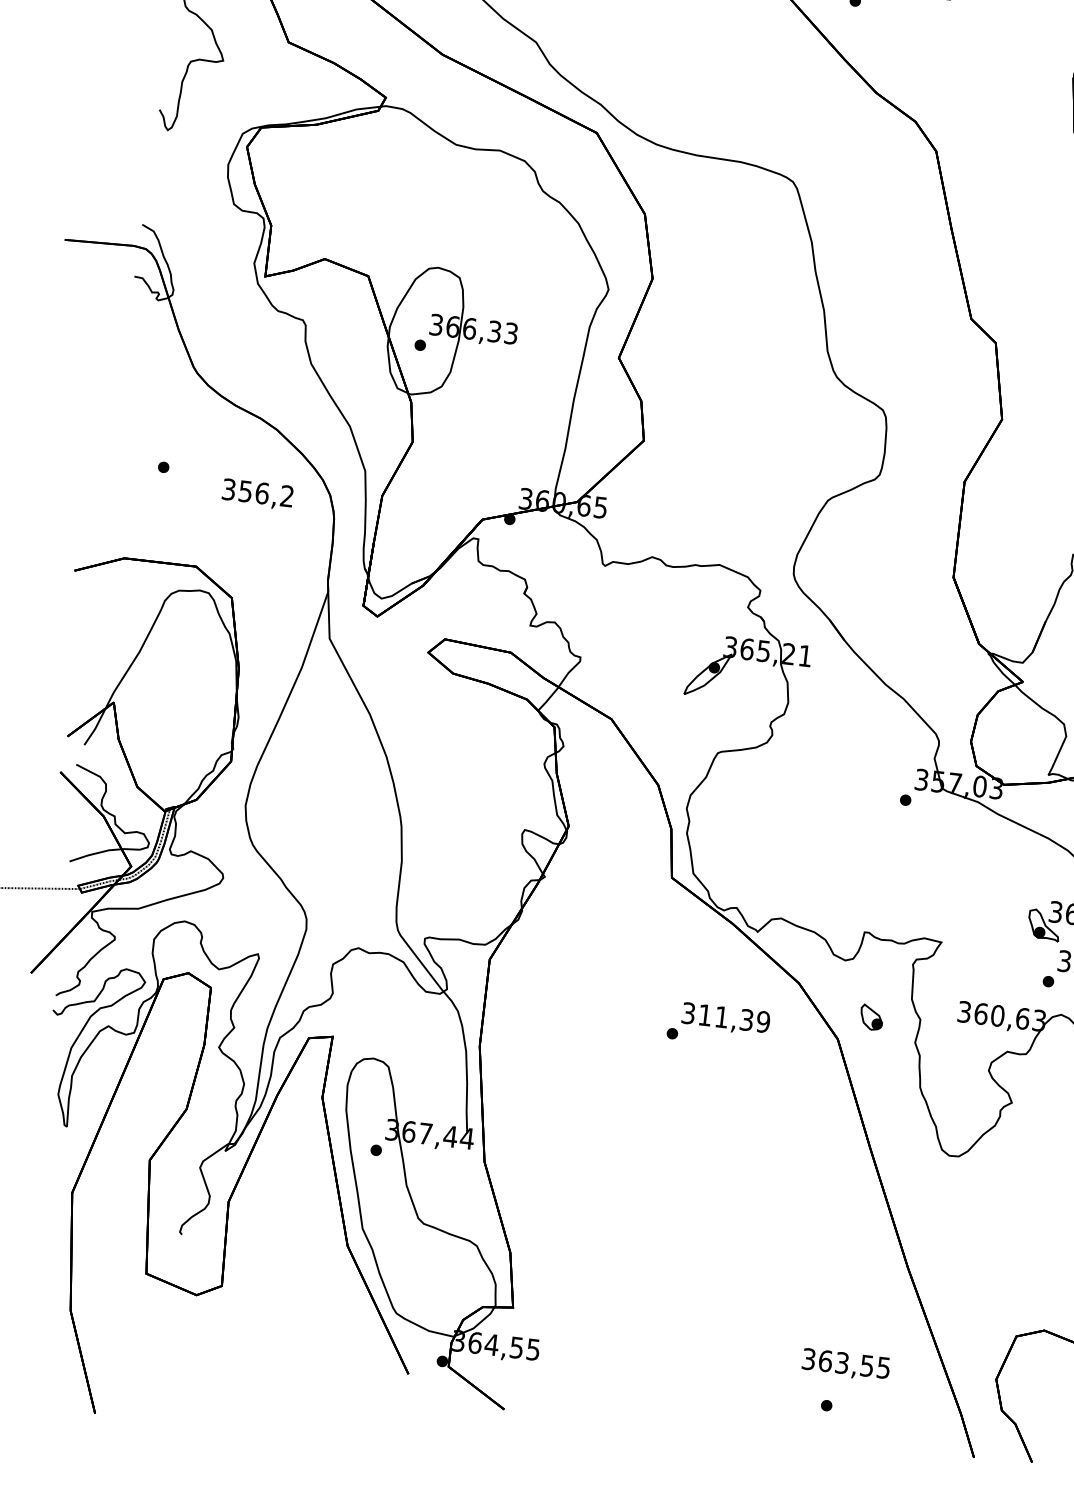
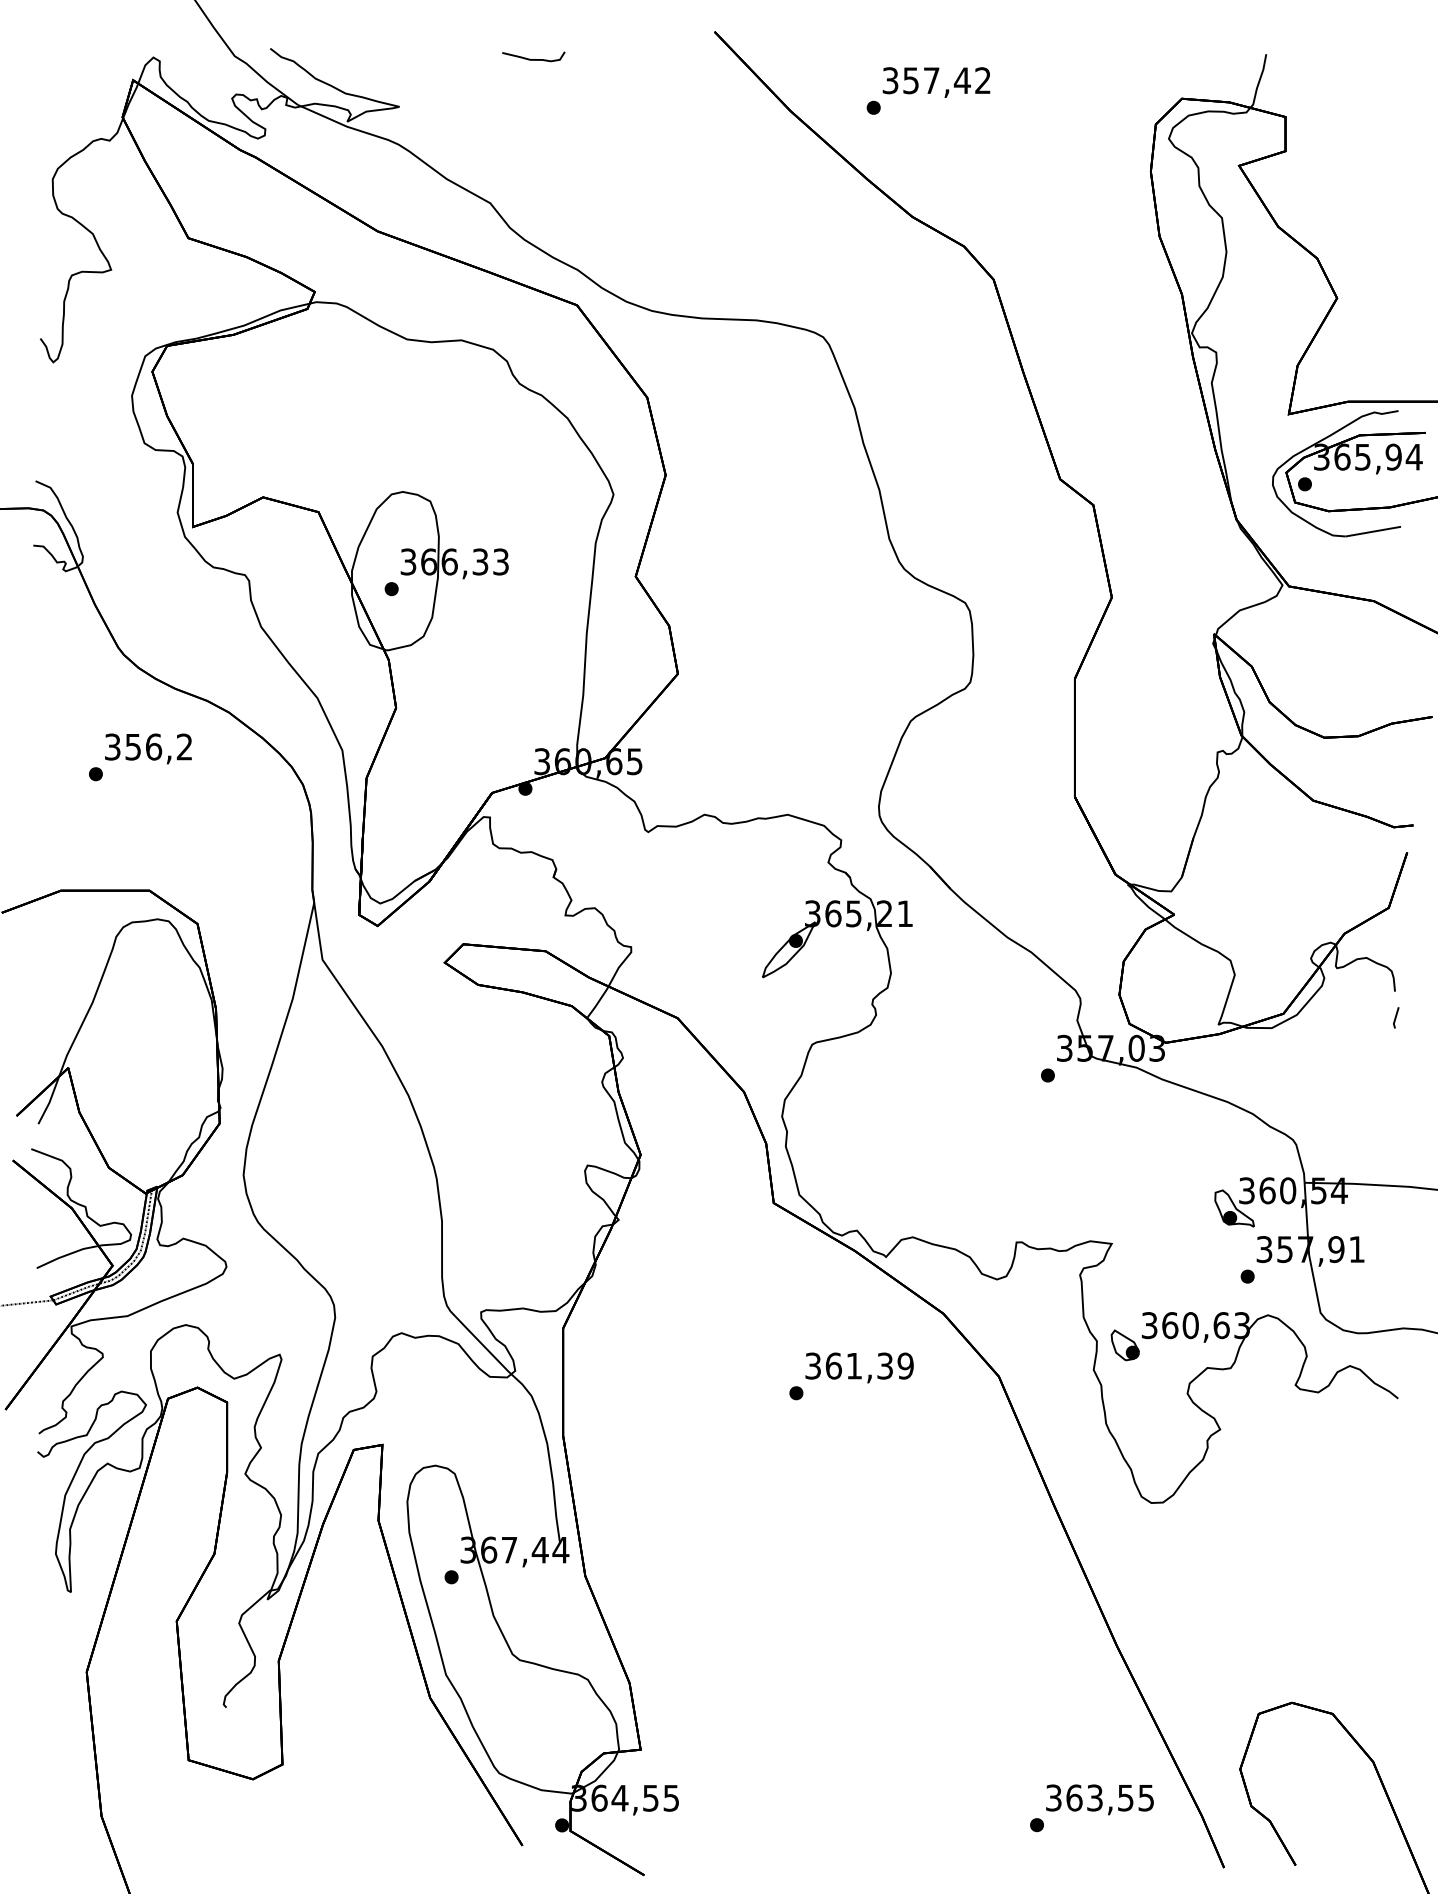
text: (257, 494) -> (148, 748), moved
text: (705, 1014) -> (833, 1365), 311,39 -> 361,39
part: (871, 1017) -> (1124, 1345), moved
text: (845, 1364) -> (1099, 1799), moved

